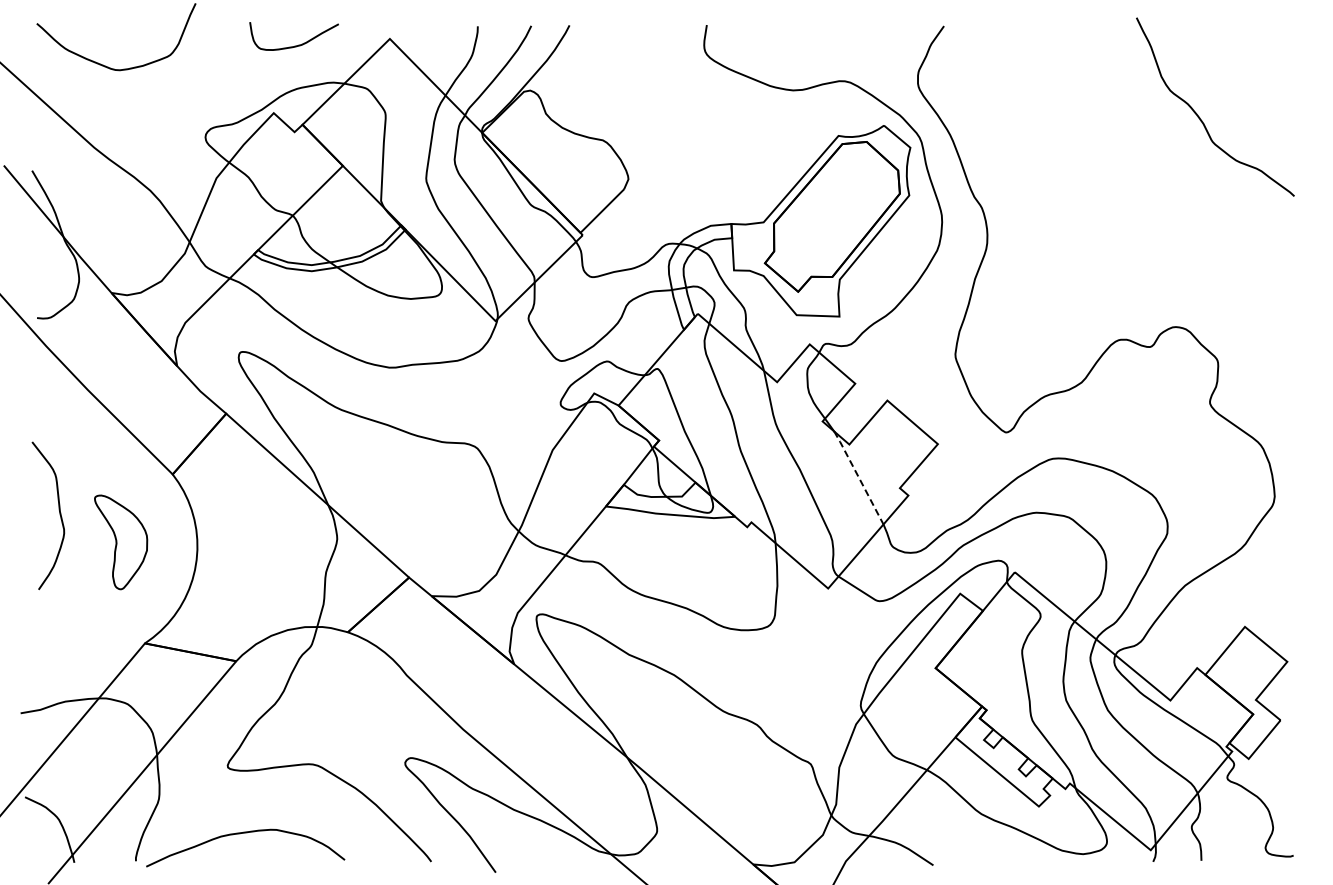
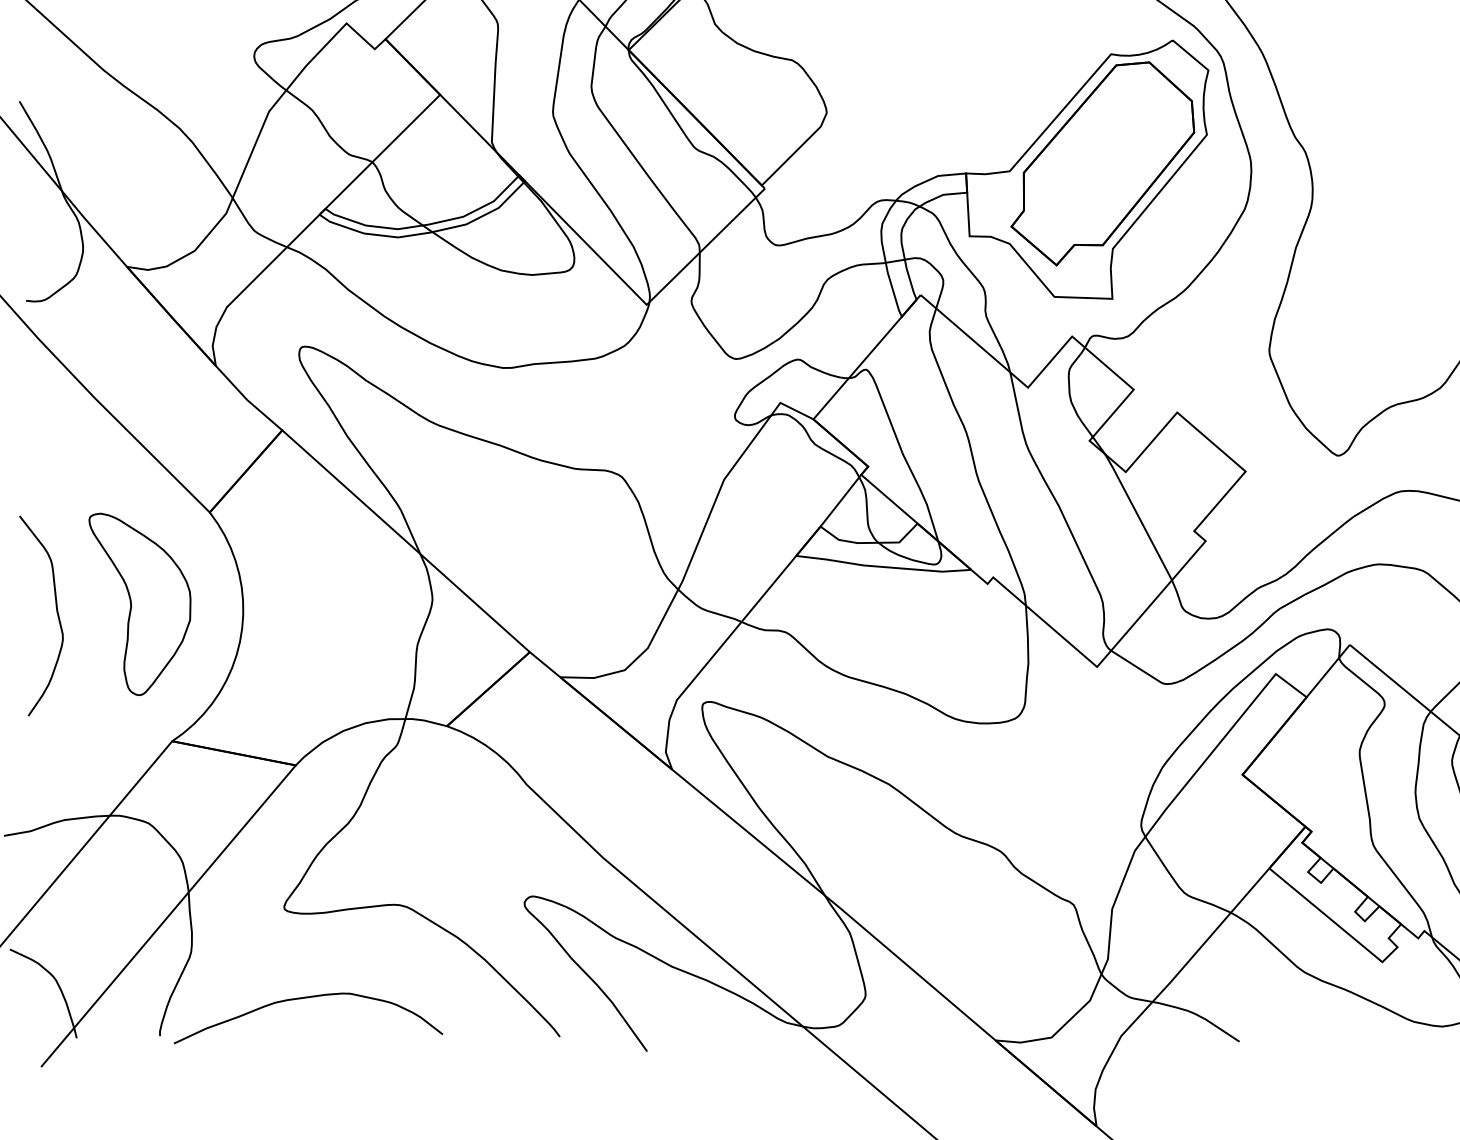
line: (859, 477) -> (1139, 516), dashed -> solid
curve: (59, 515) -> (56, 615), moved
part: (120, 542) -> (139, 604), size x1.43

